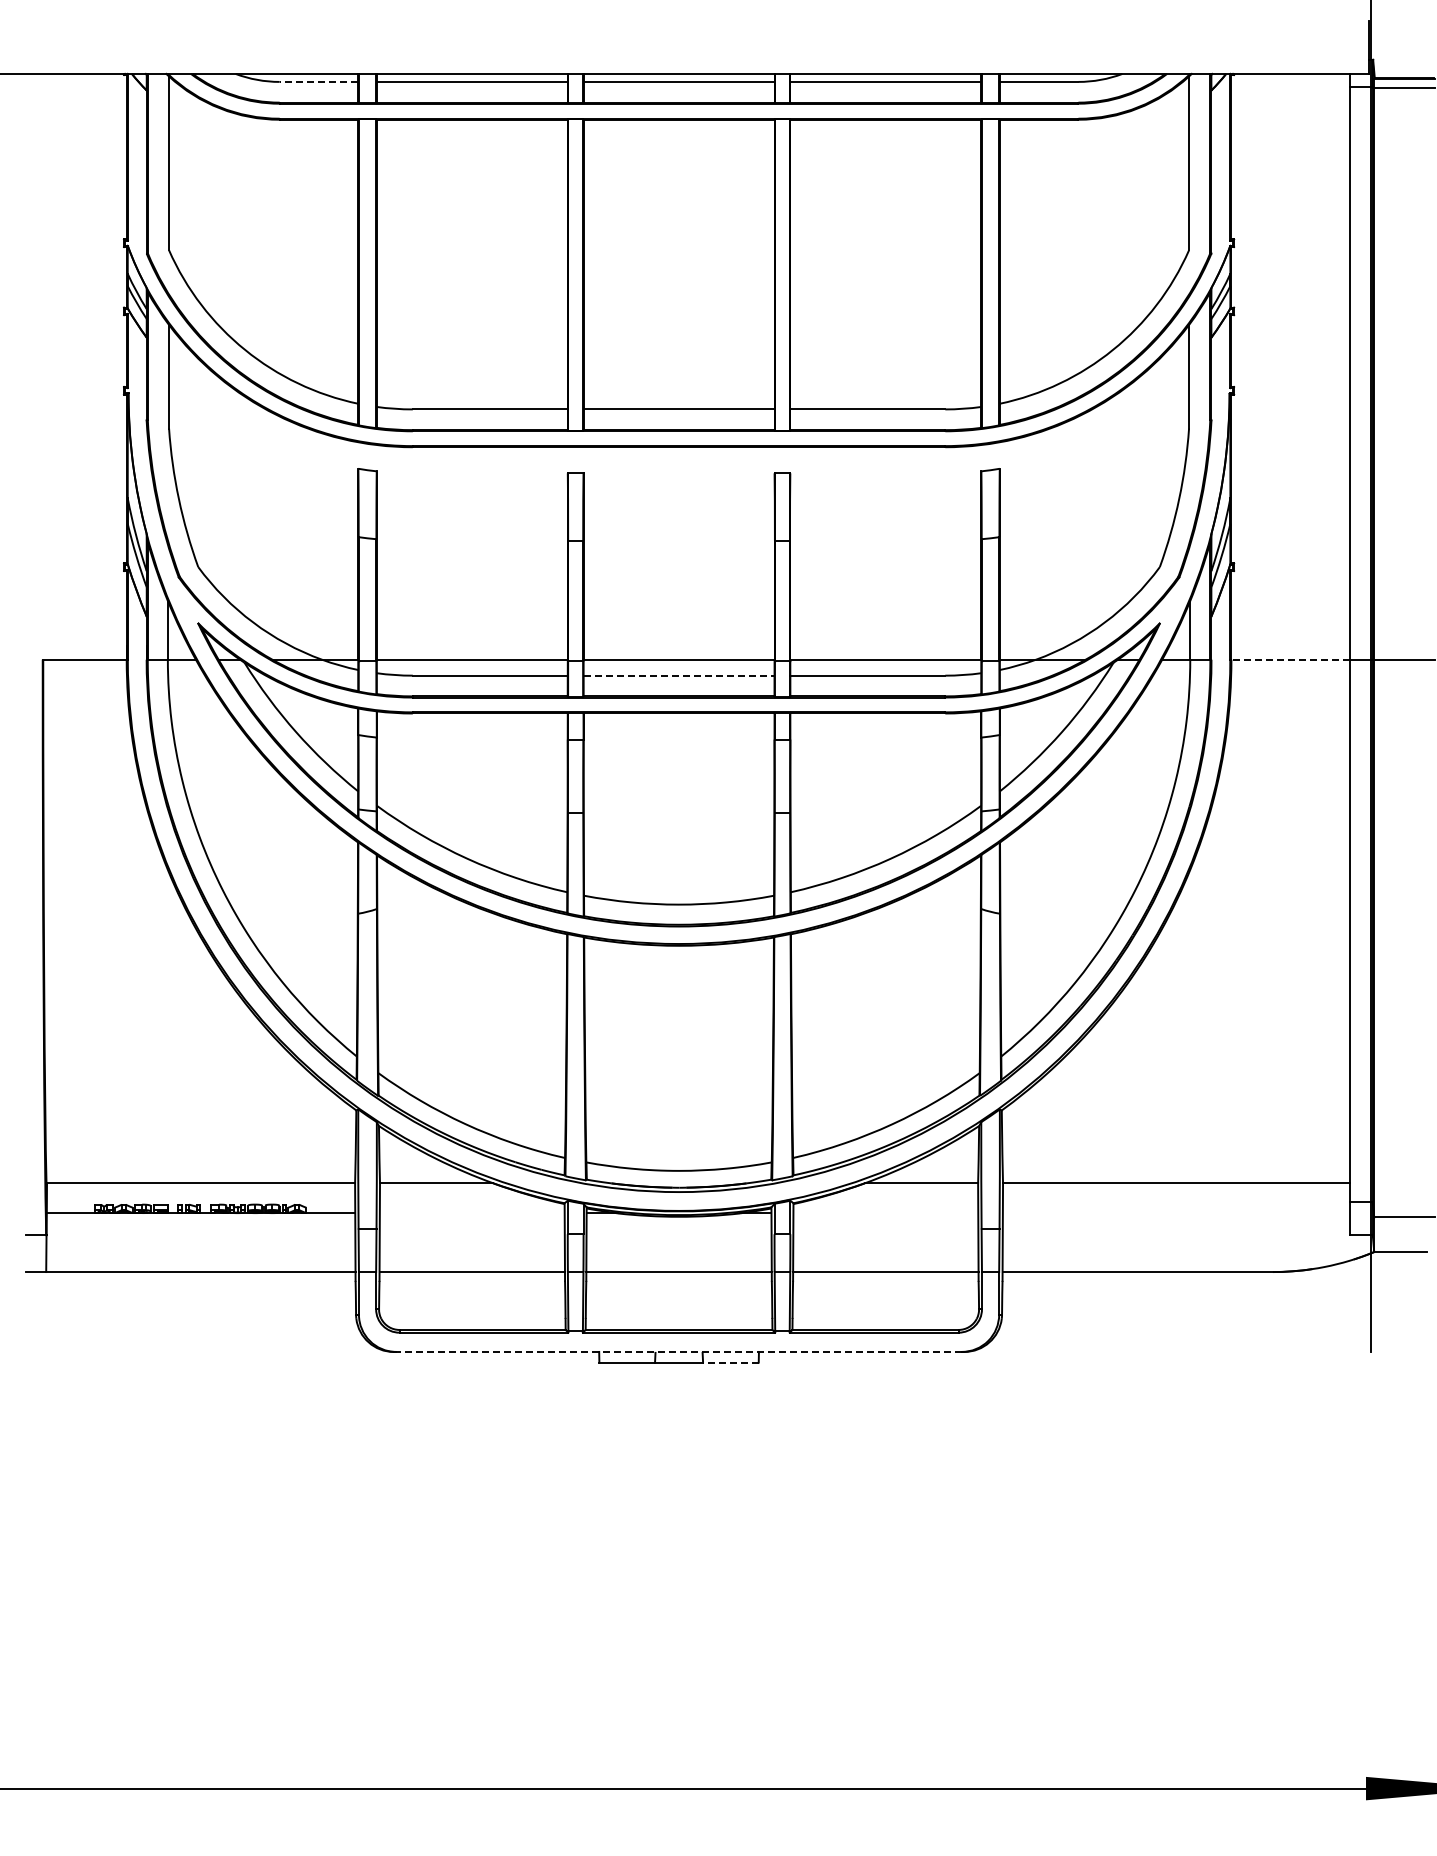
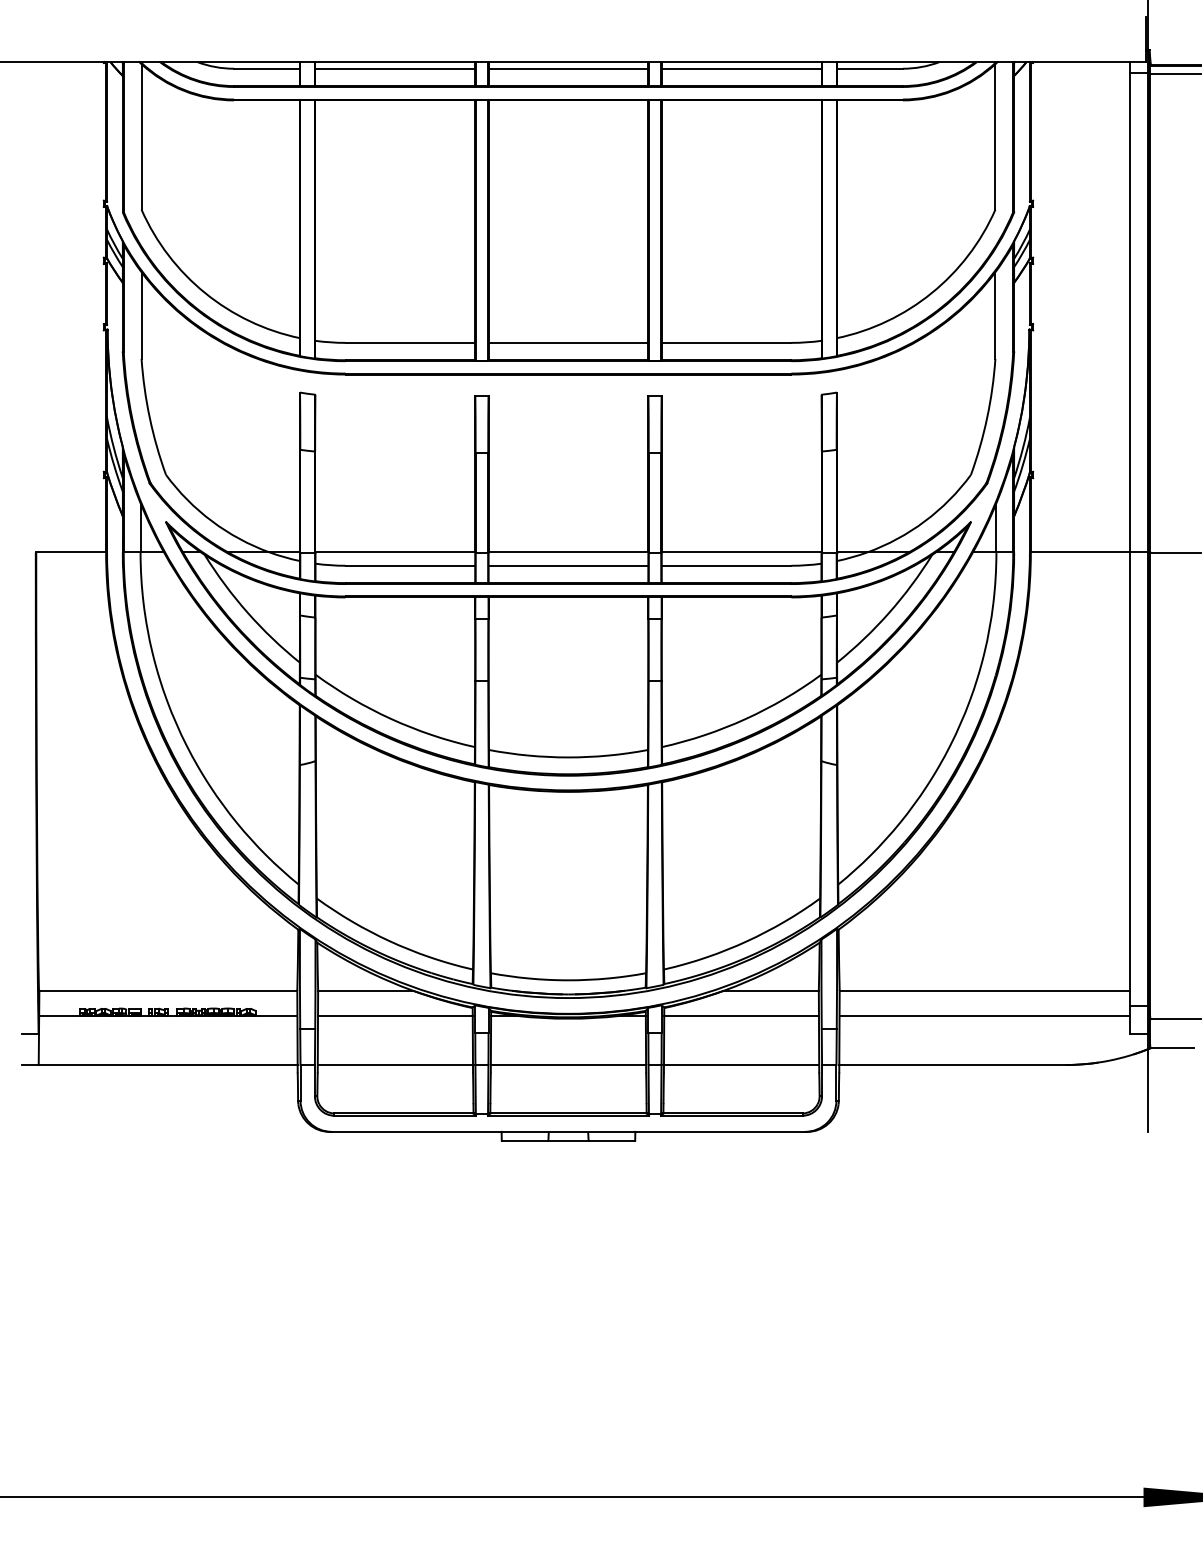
line: (318, 81) -> (266, 68), dashed -> solid
line: (1290, 659) -> (1080, 552), dashed -> solid
line: (679, 675) -> (568, 565), dashed -> solid
line: (471, 1213) -> (394, 1015), added
line: (885, 1213) -> (741, 1015), added
line: (1176, 1213) -> (984, 1015), added
line: (679, 1351) -> (568, 1131), dashed -> solid
line: (730, 1362) -> (611, 1140), dashed -> solid

